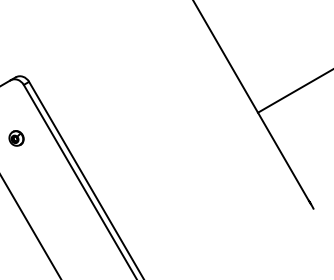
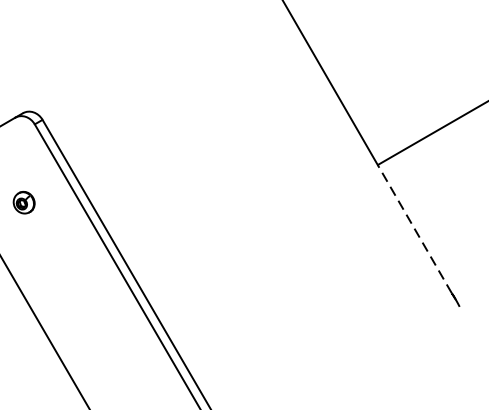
line: (283, 156) -> (415, 229), solid -> dashed

